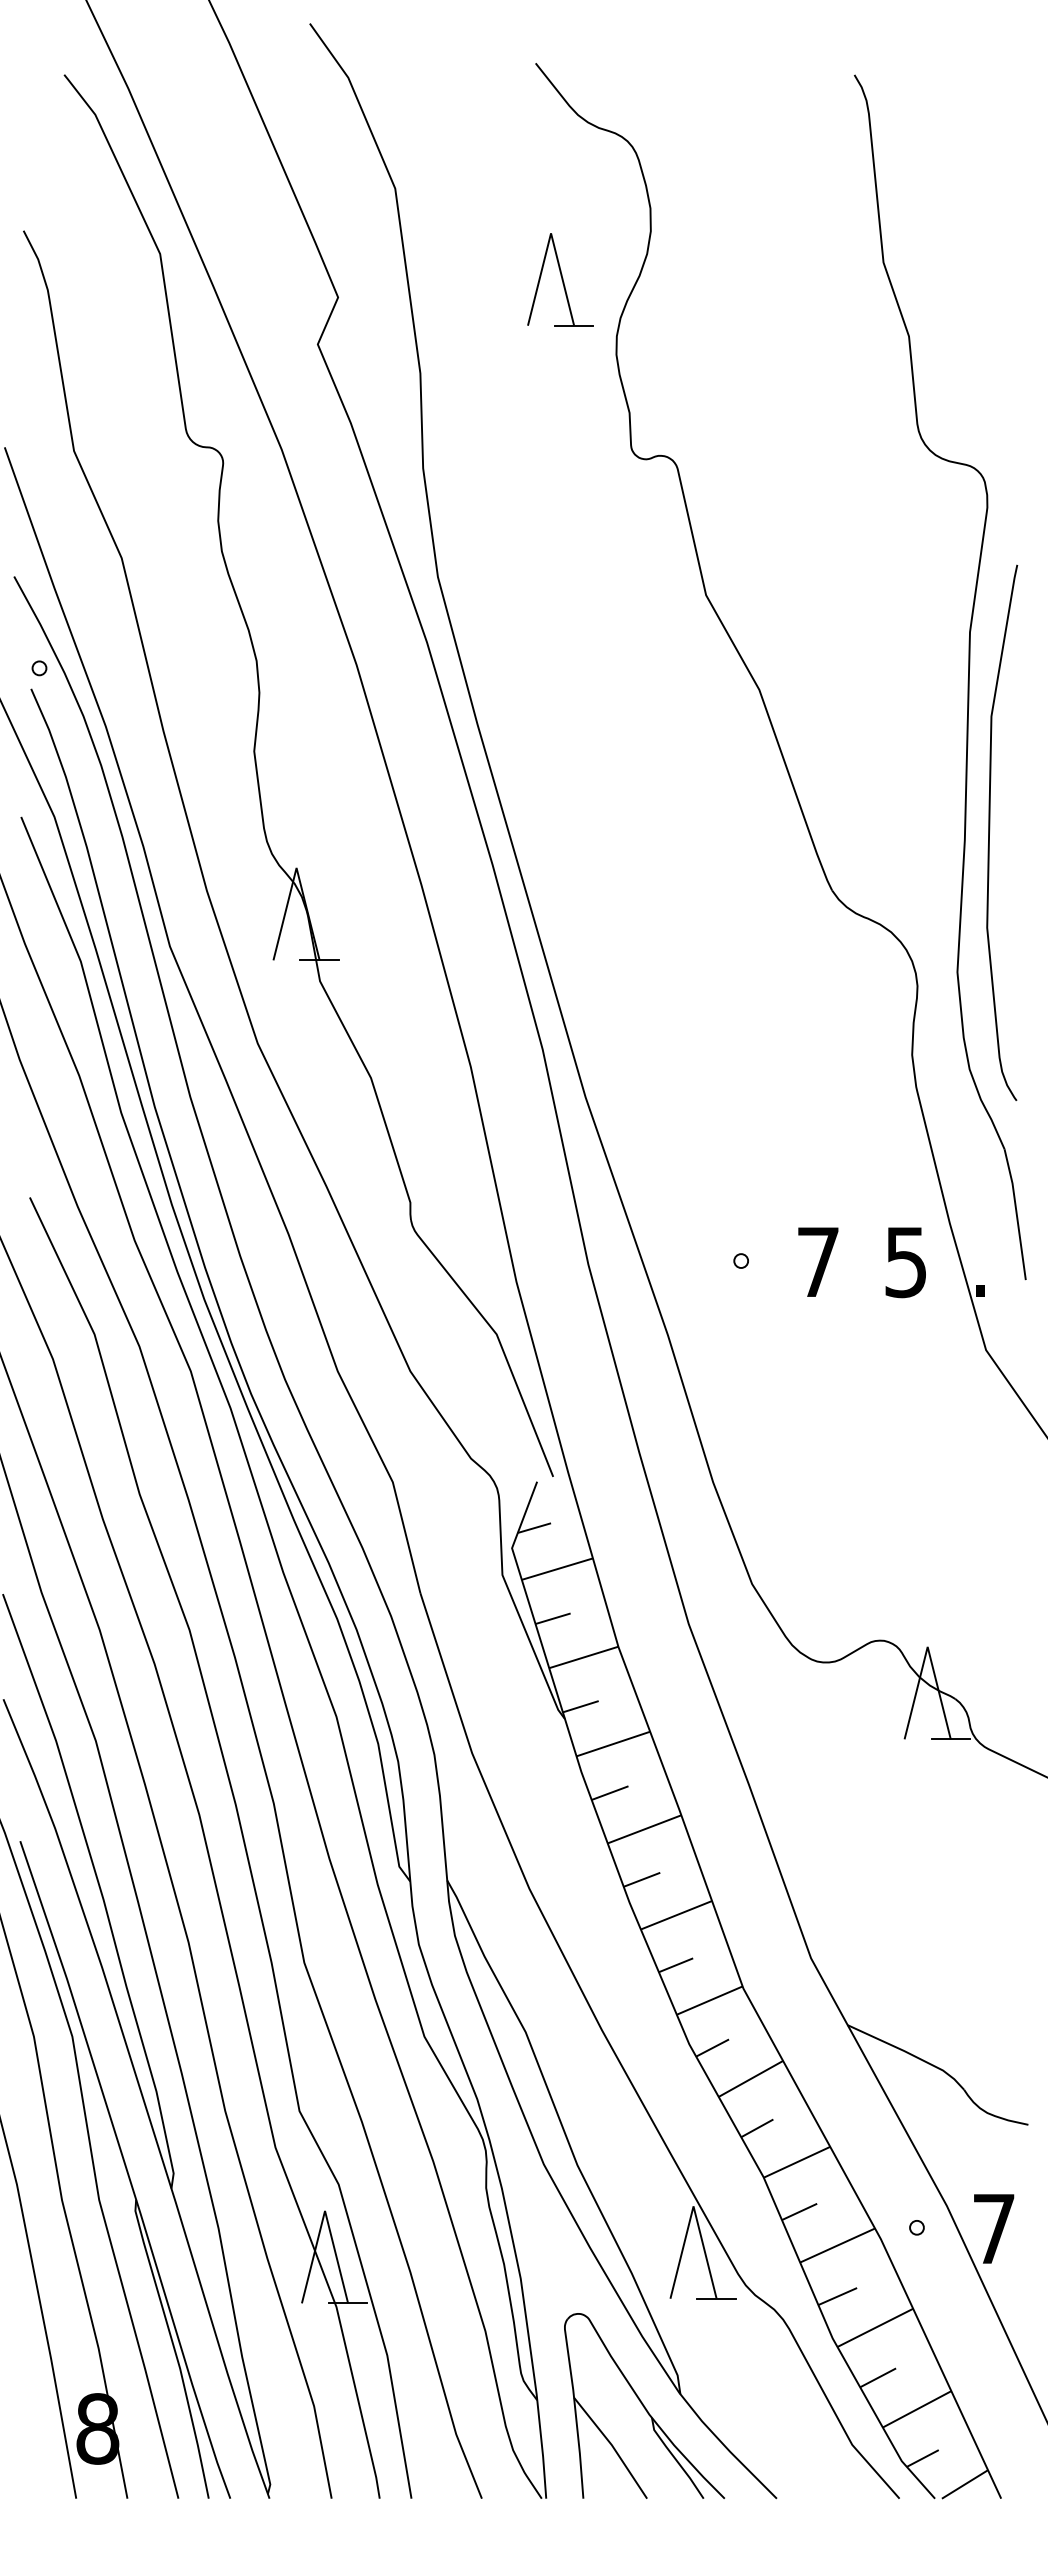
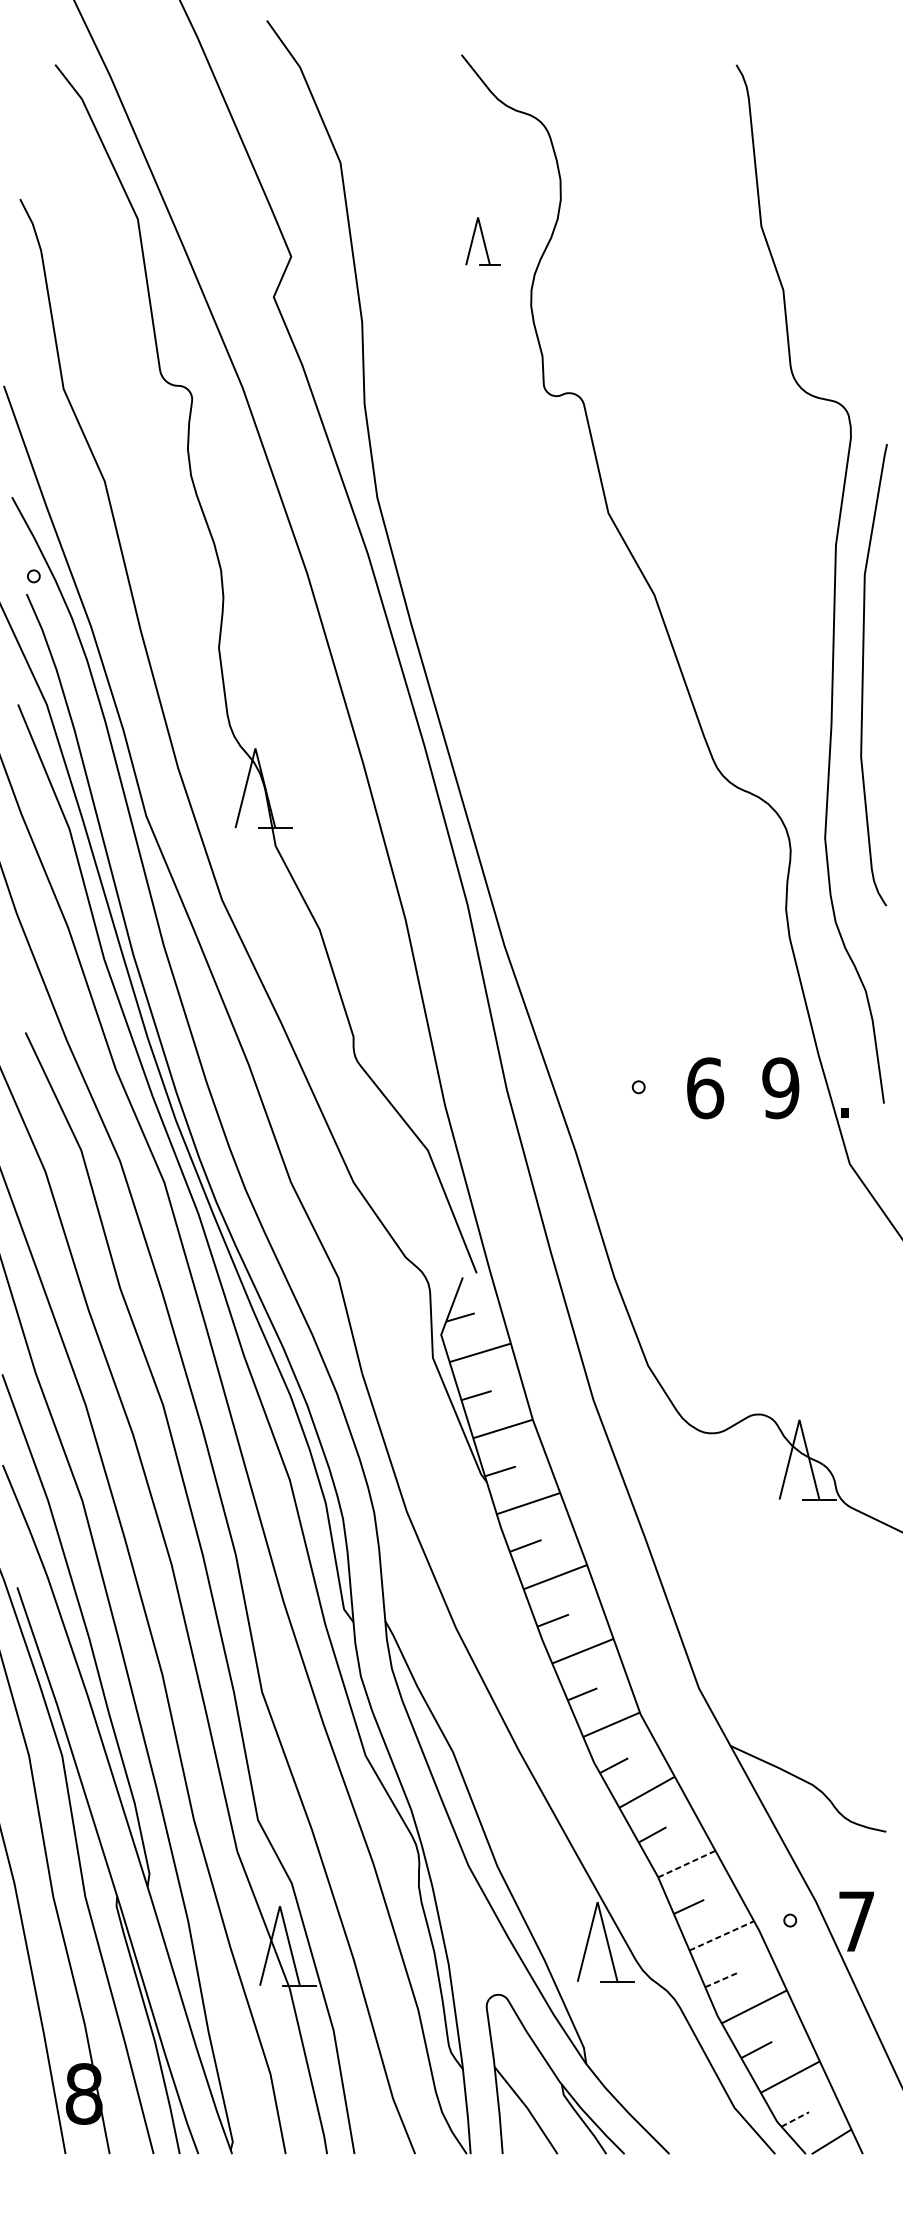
part: (560, 279) -> (482, 241), size x0.6
curve: (990, 830) -> (863, 673), moved
text: (905, 1261) -> (780, 1087), 5 -> 9
text: (818, 1262) -> (705, 1088), 7 -> 6
line: (797, 2162) -> (687, 1864), solid -> dashed
line: (838, 2245) -> (722, 1935), solid -> dashed
line: (838, 2296) -> (722, 1979), solid -> dashed
line: (923, 2458) -> (795, 2119), solid -> dashed

